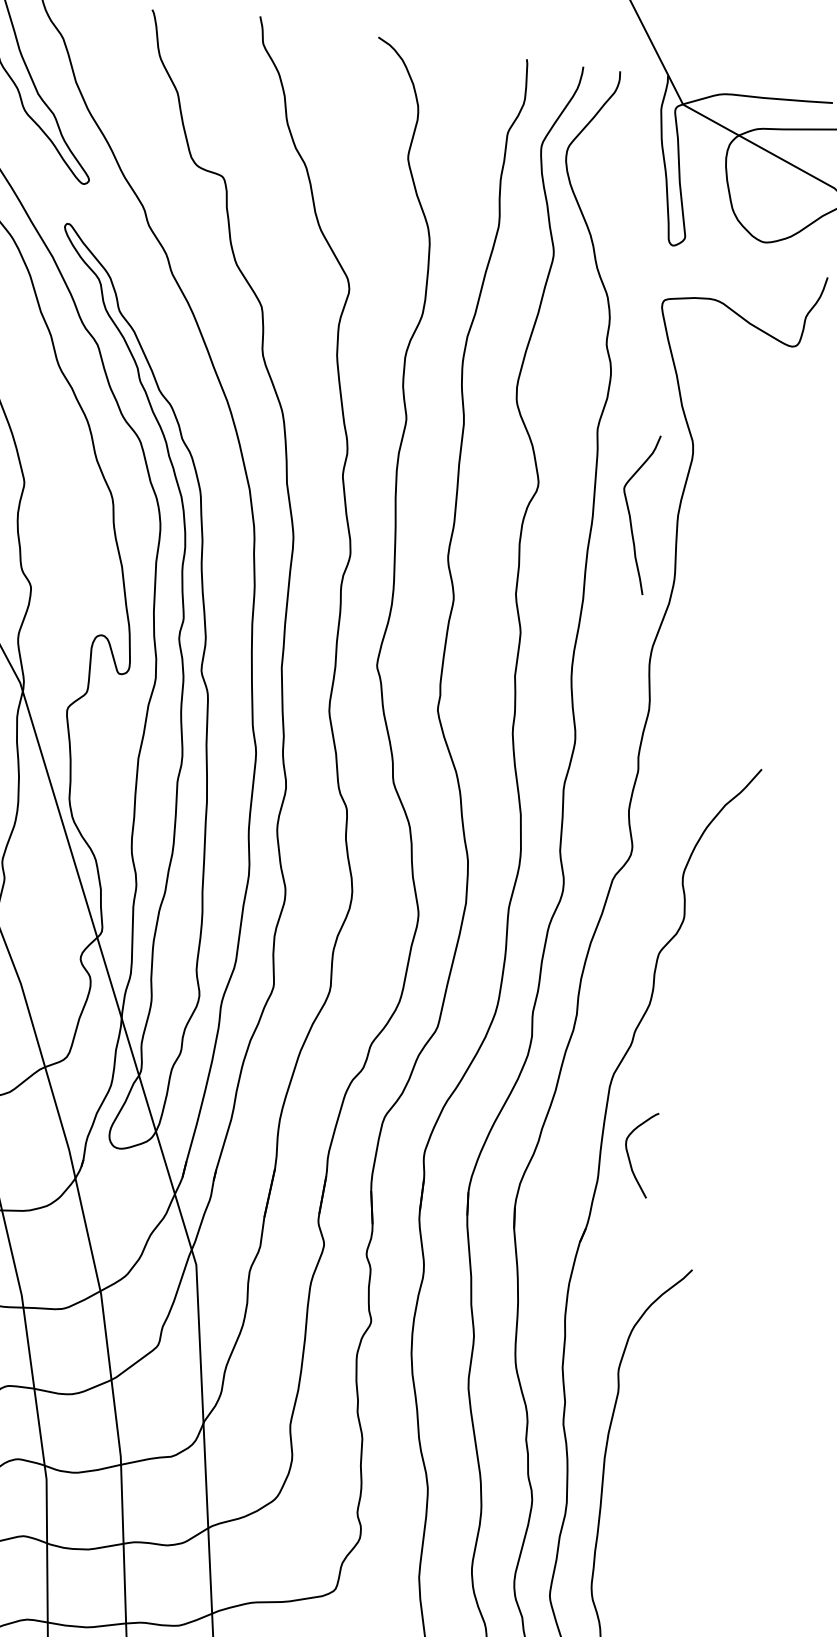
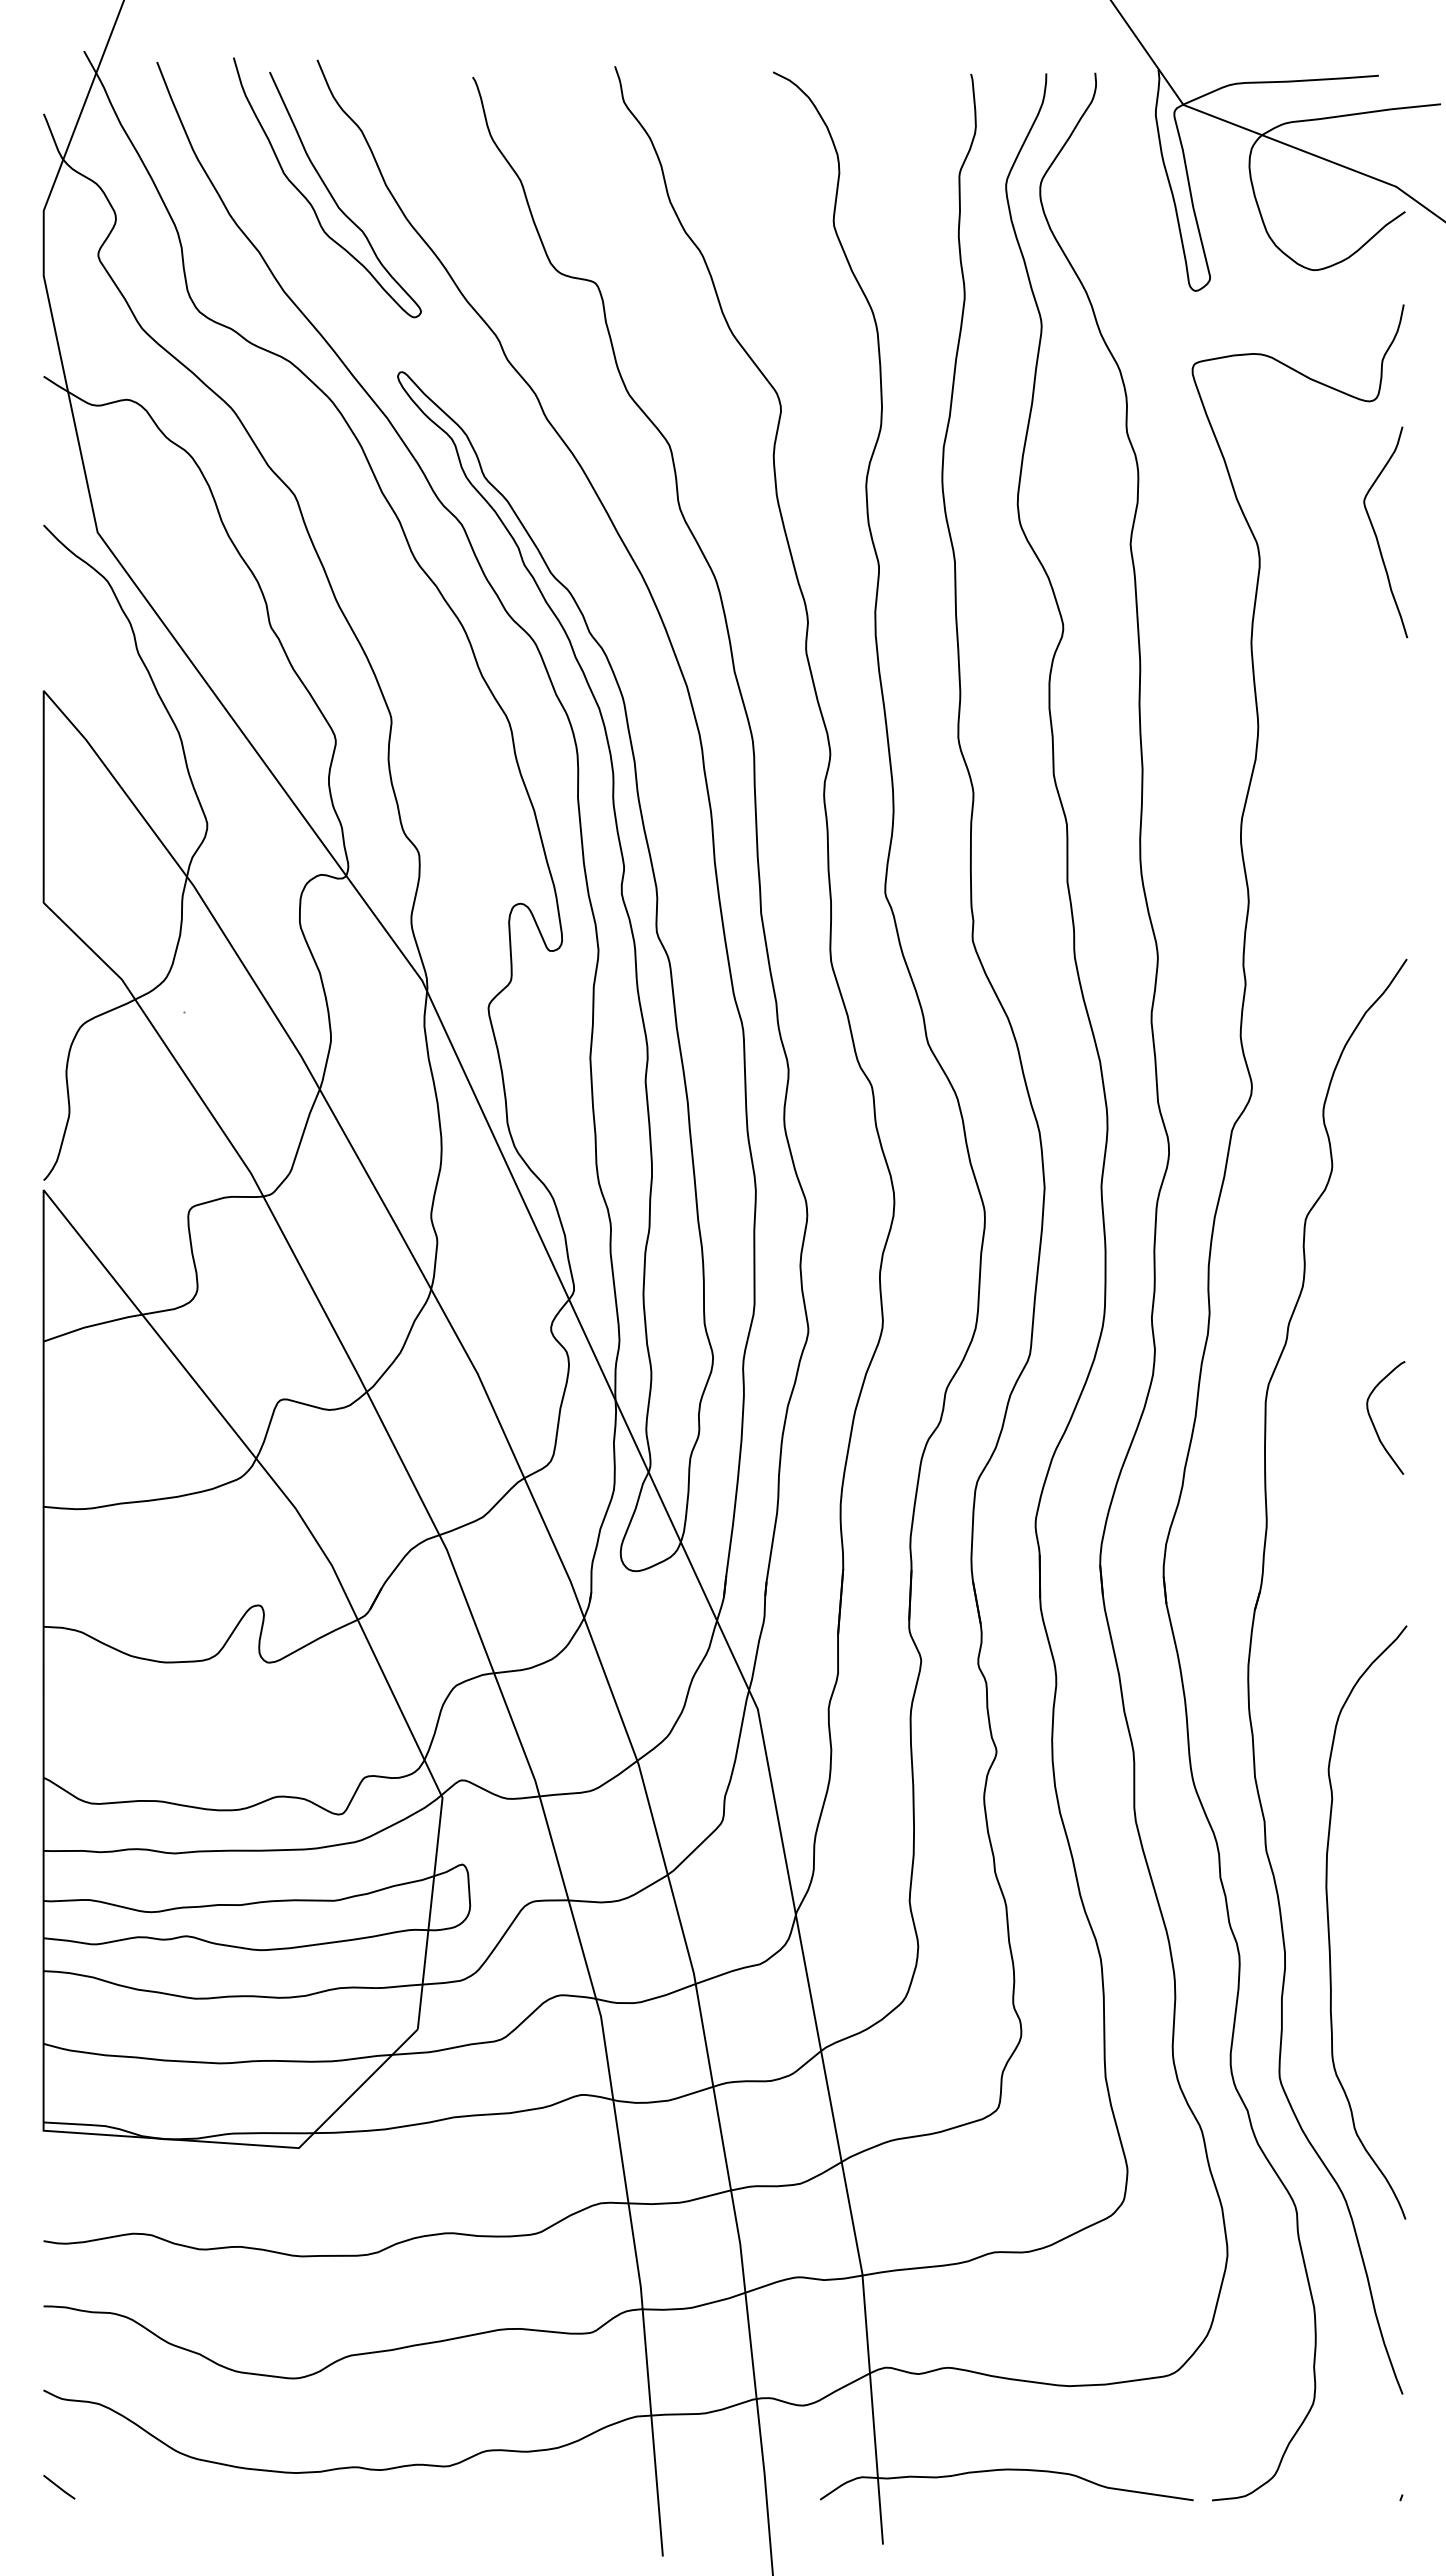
curve: (630, 515) -> (1377, 536), moved
curve: (629, 1156) -> (1373, 1422), moved

